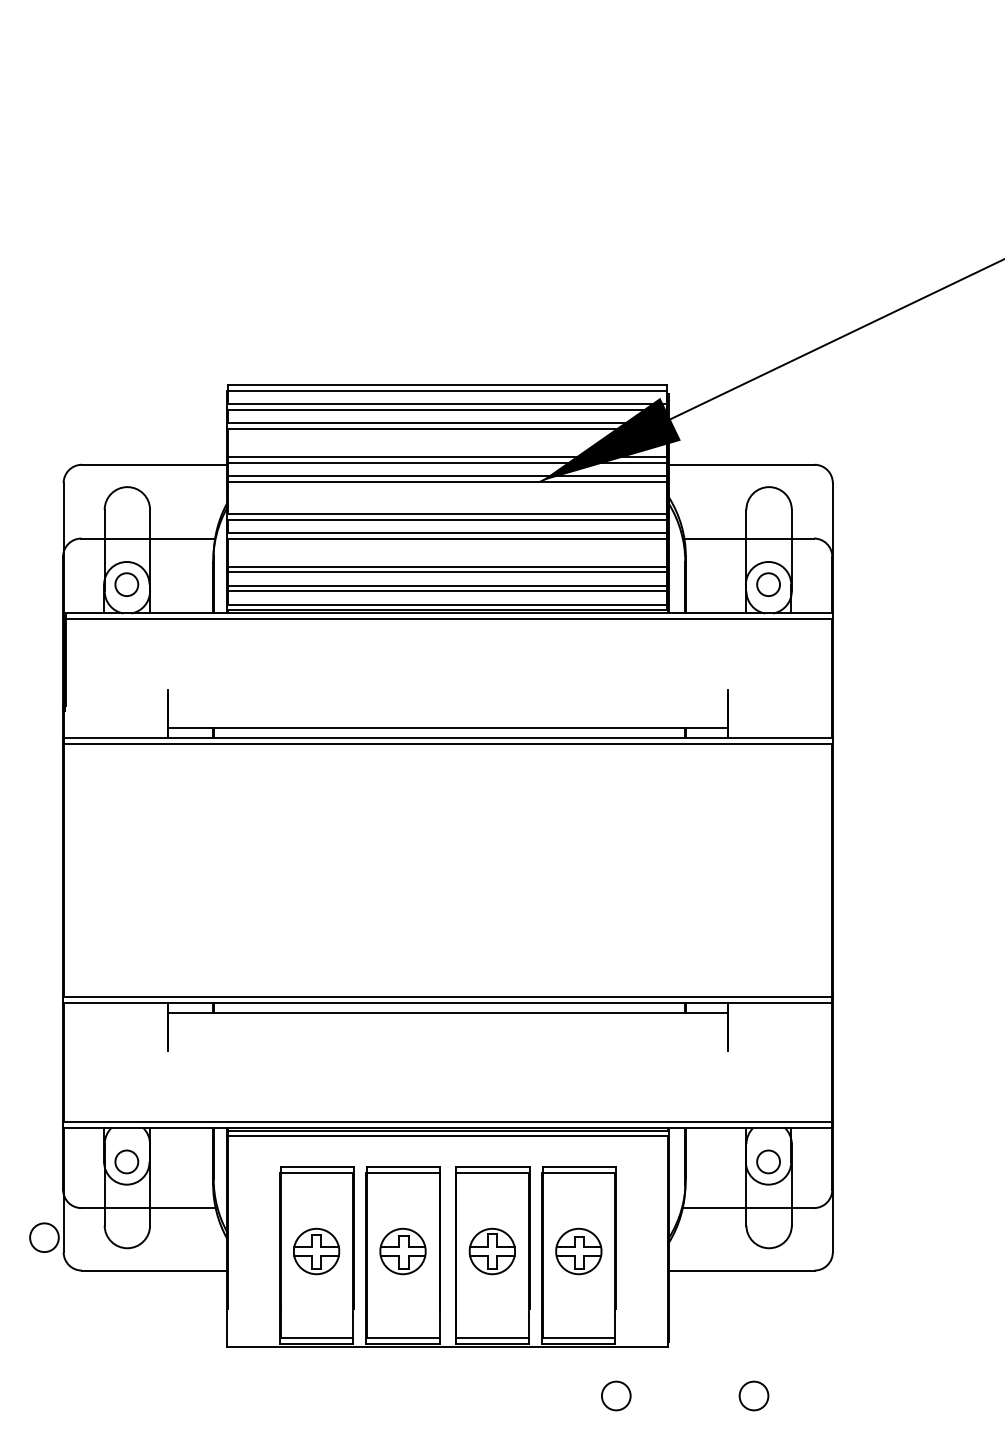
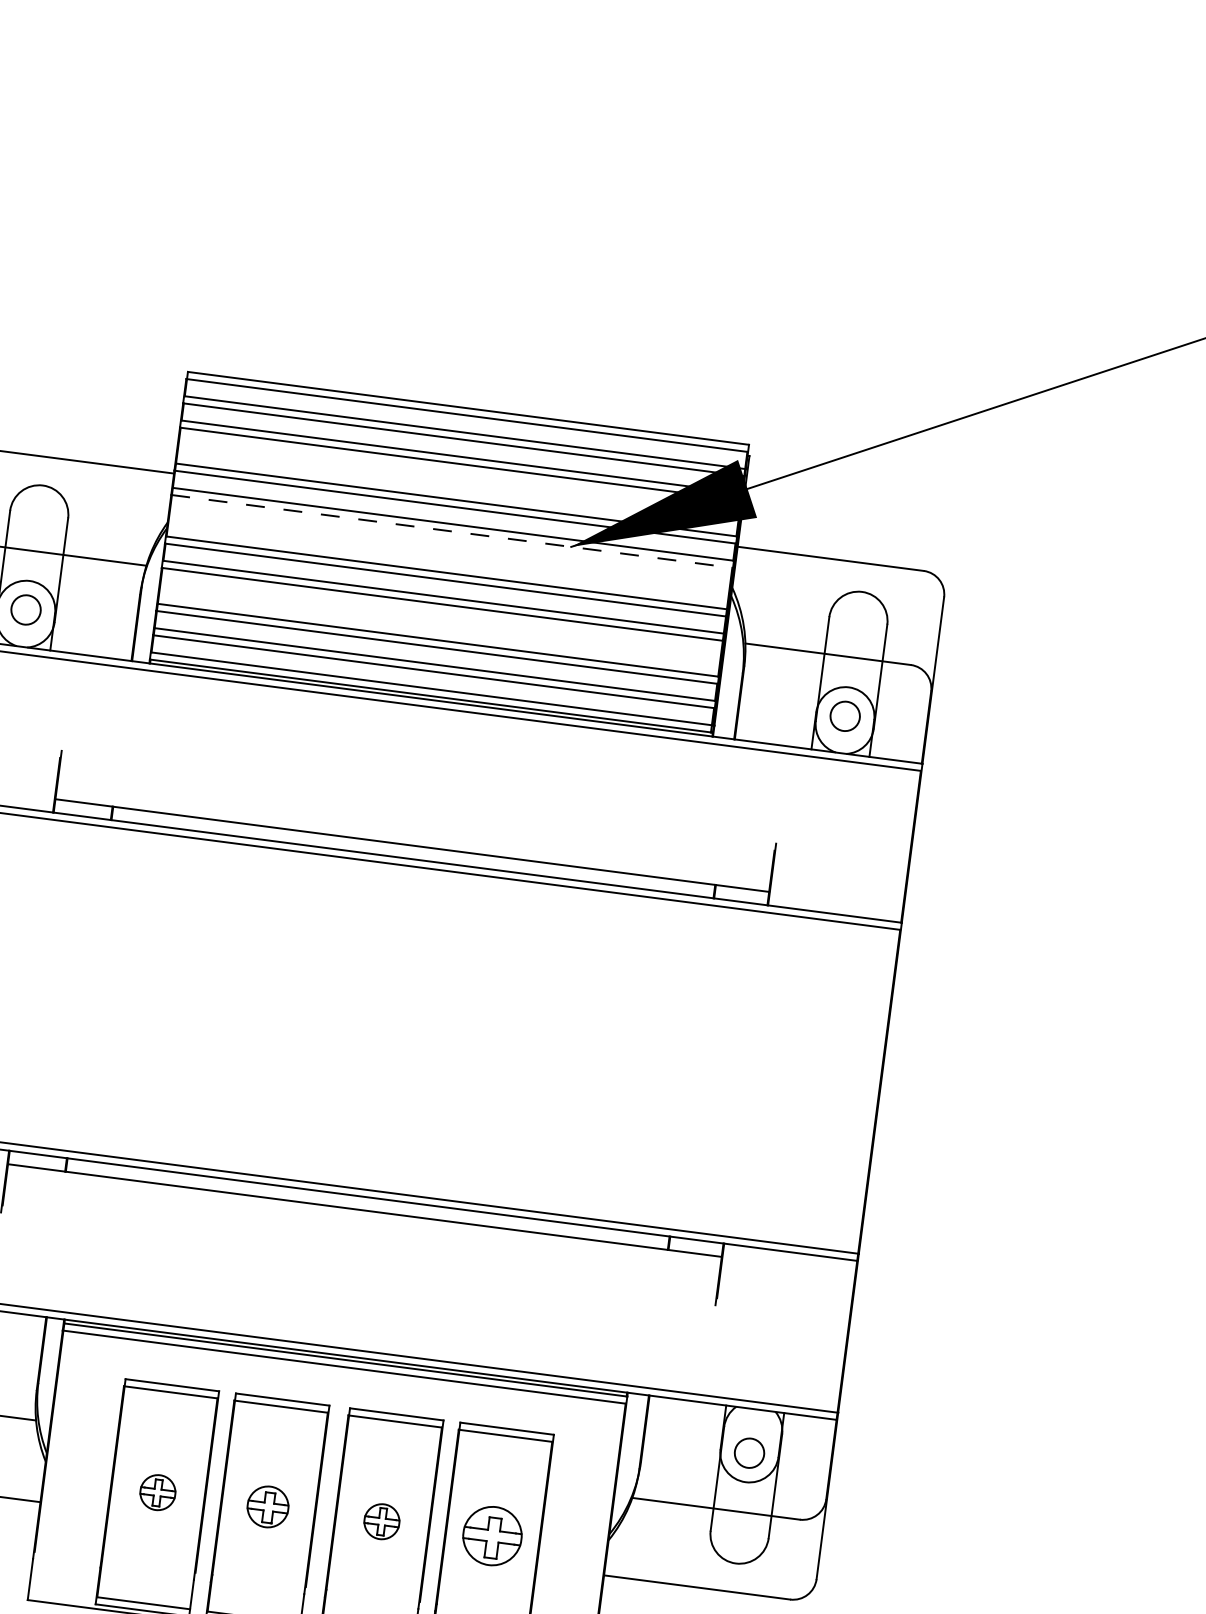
line: (446, 481) -> (451, 531), solid -> dashed
part: (316, 1251) -> (157, 1492), size x0.6
part: (402, 1251) -> (267, 1506), size x0.7
part: (491, 1251) -> (380, 1521), size x0.6

